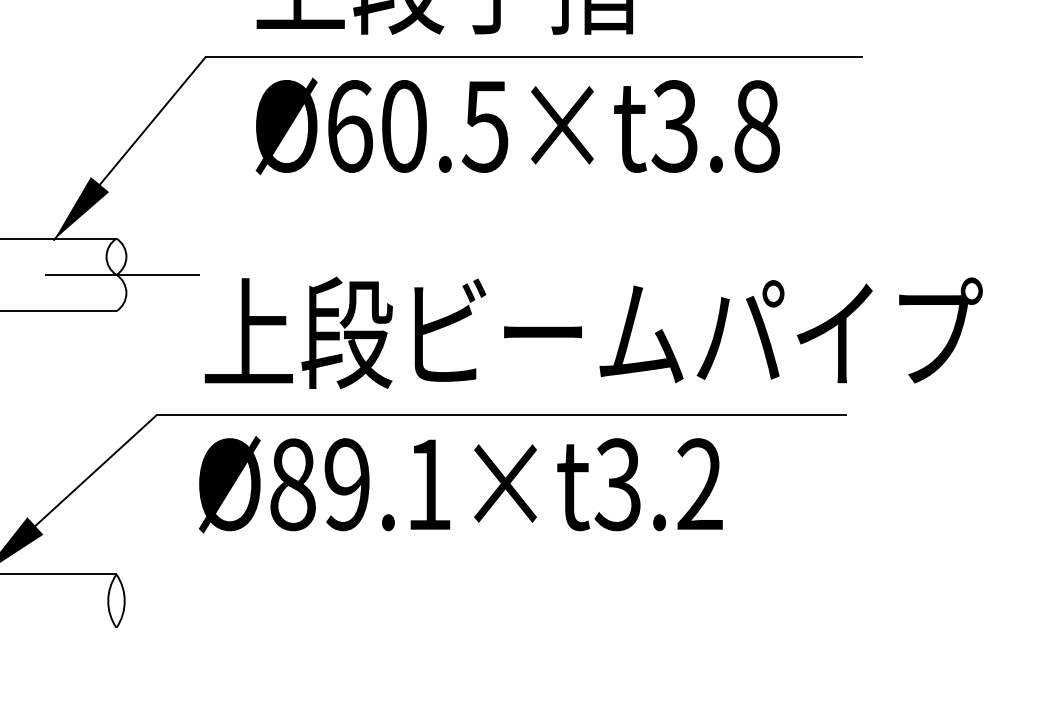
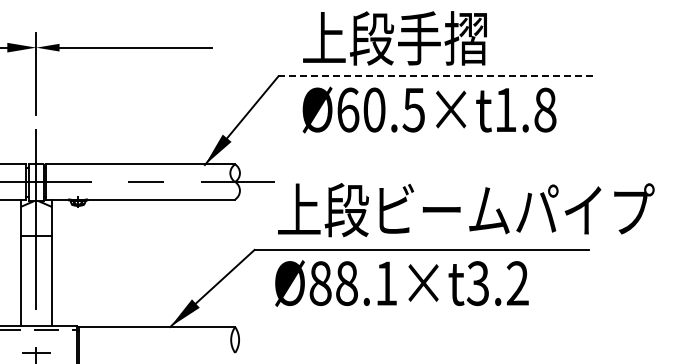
line: (534, 57) -> (437, 76), solid -> dashed
text: (674, 125) -> (505, 109), Ø60.5×t3.8 -> Ø60.5×t1.8
text: (346, 484) -> (346, 283), Ø89.1×t3.2 -> Ø88.1×t3.2

